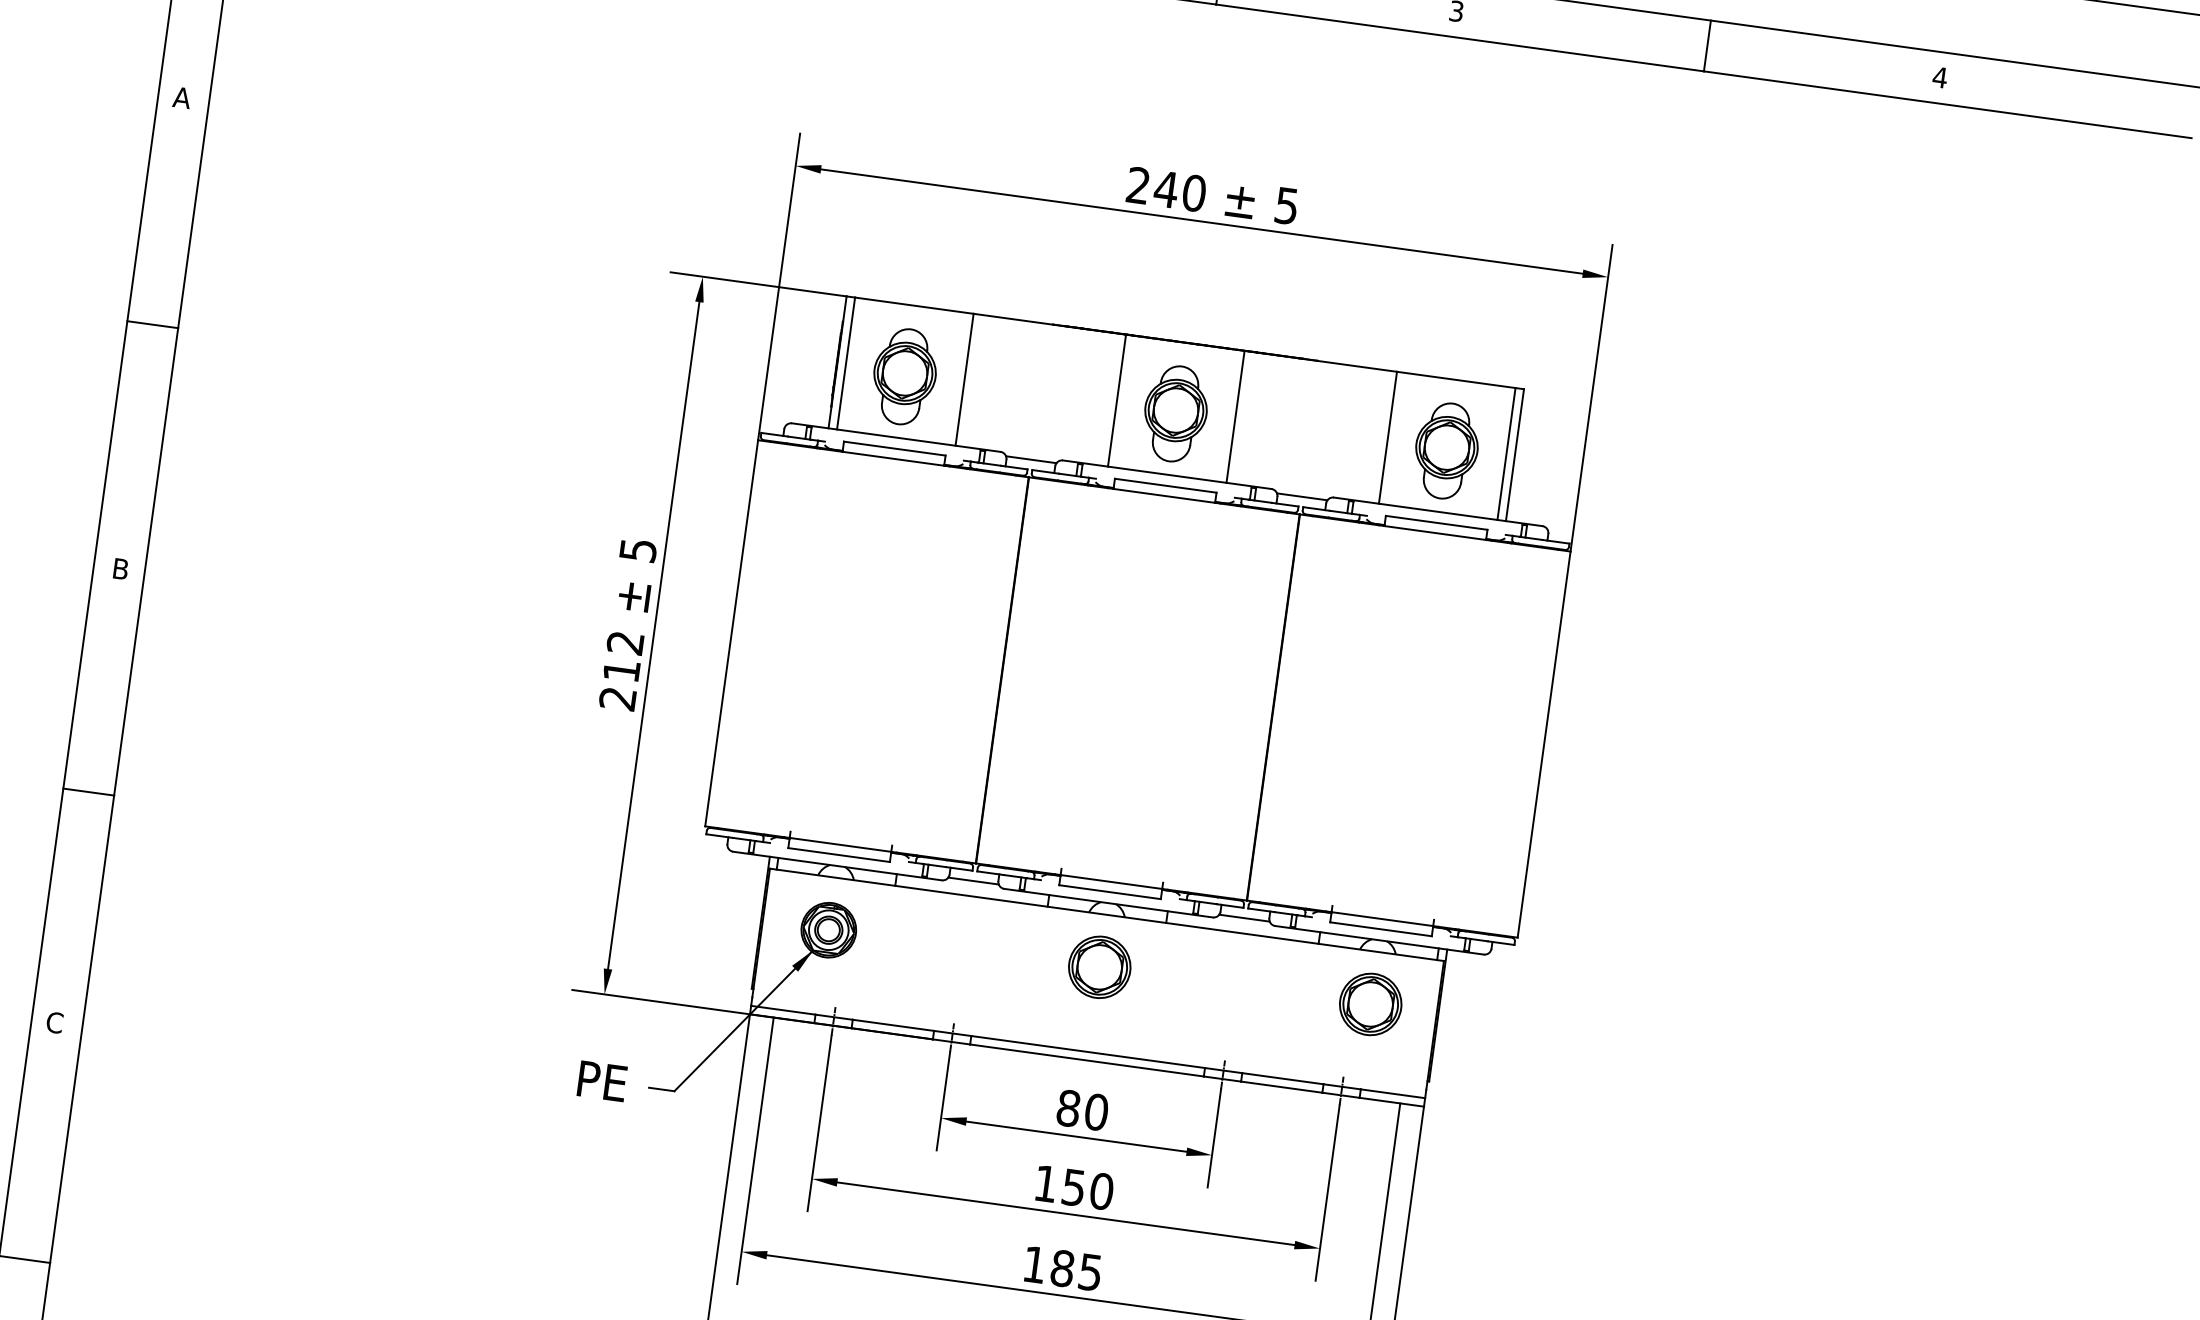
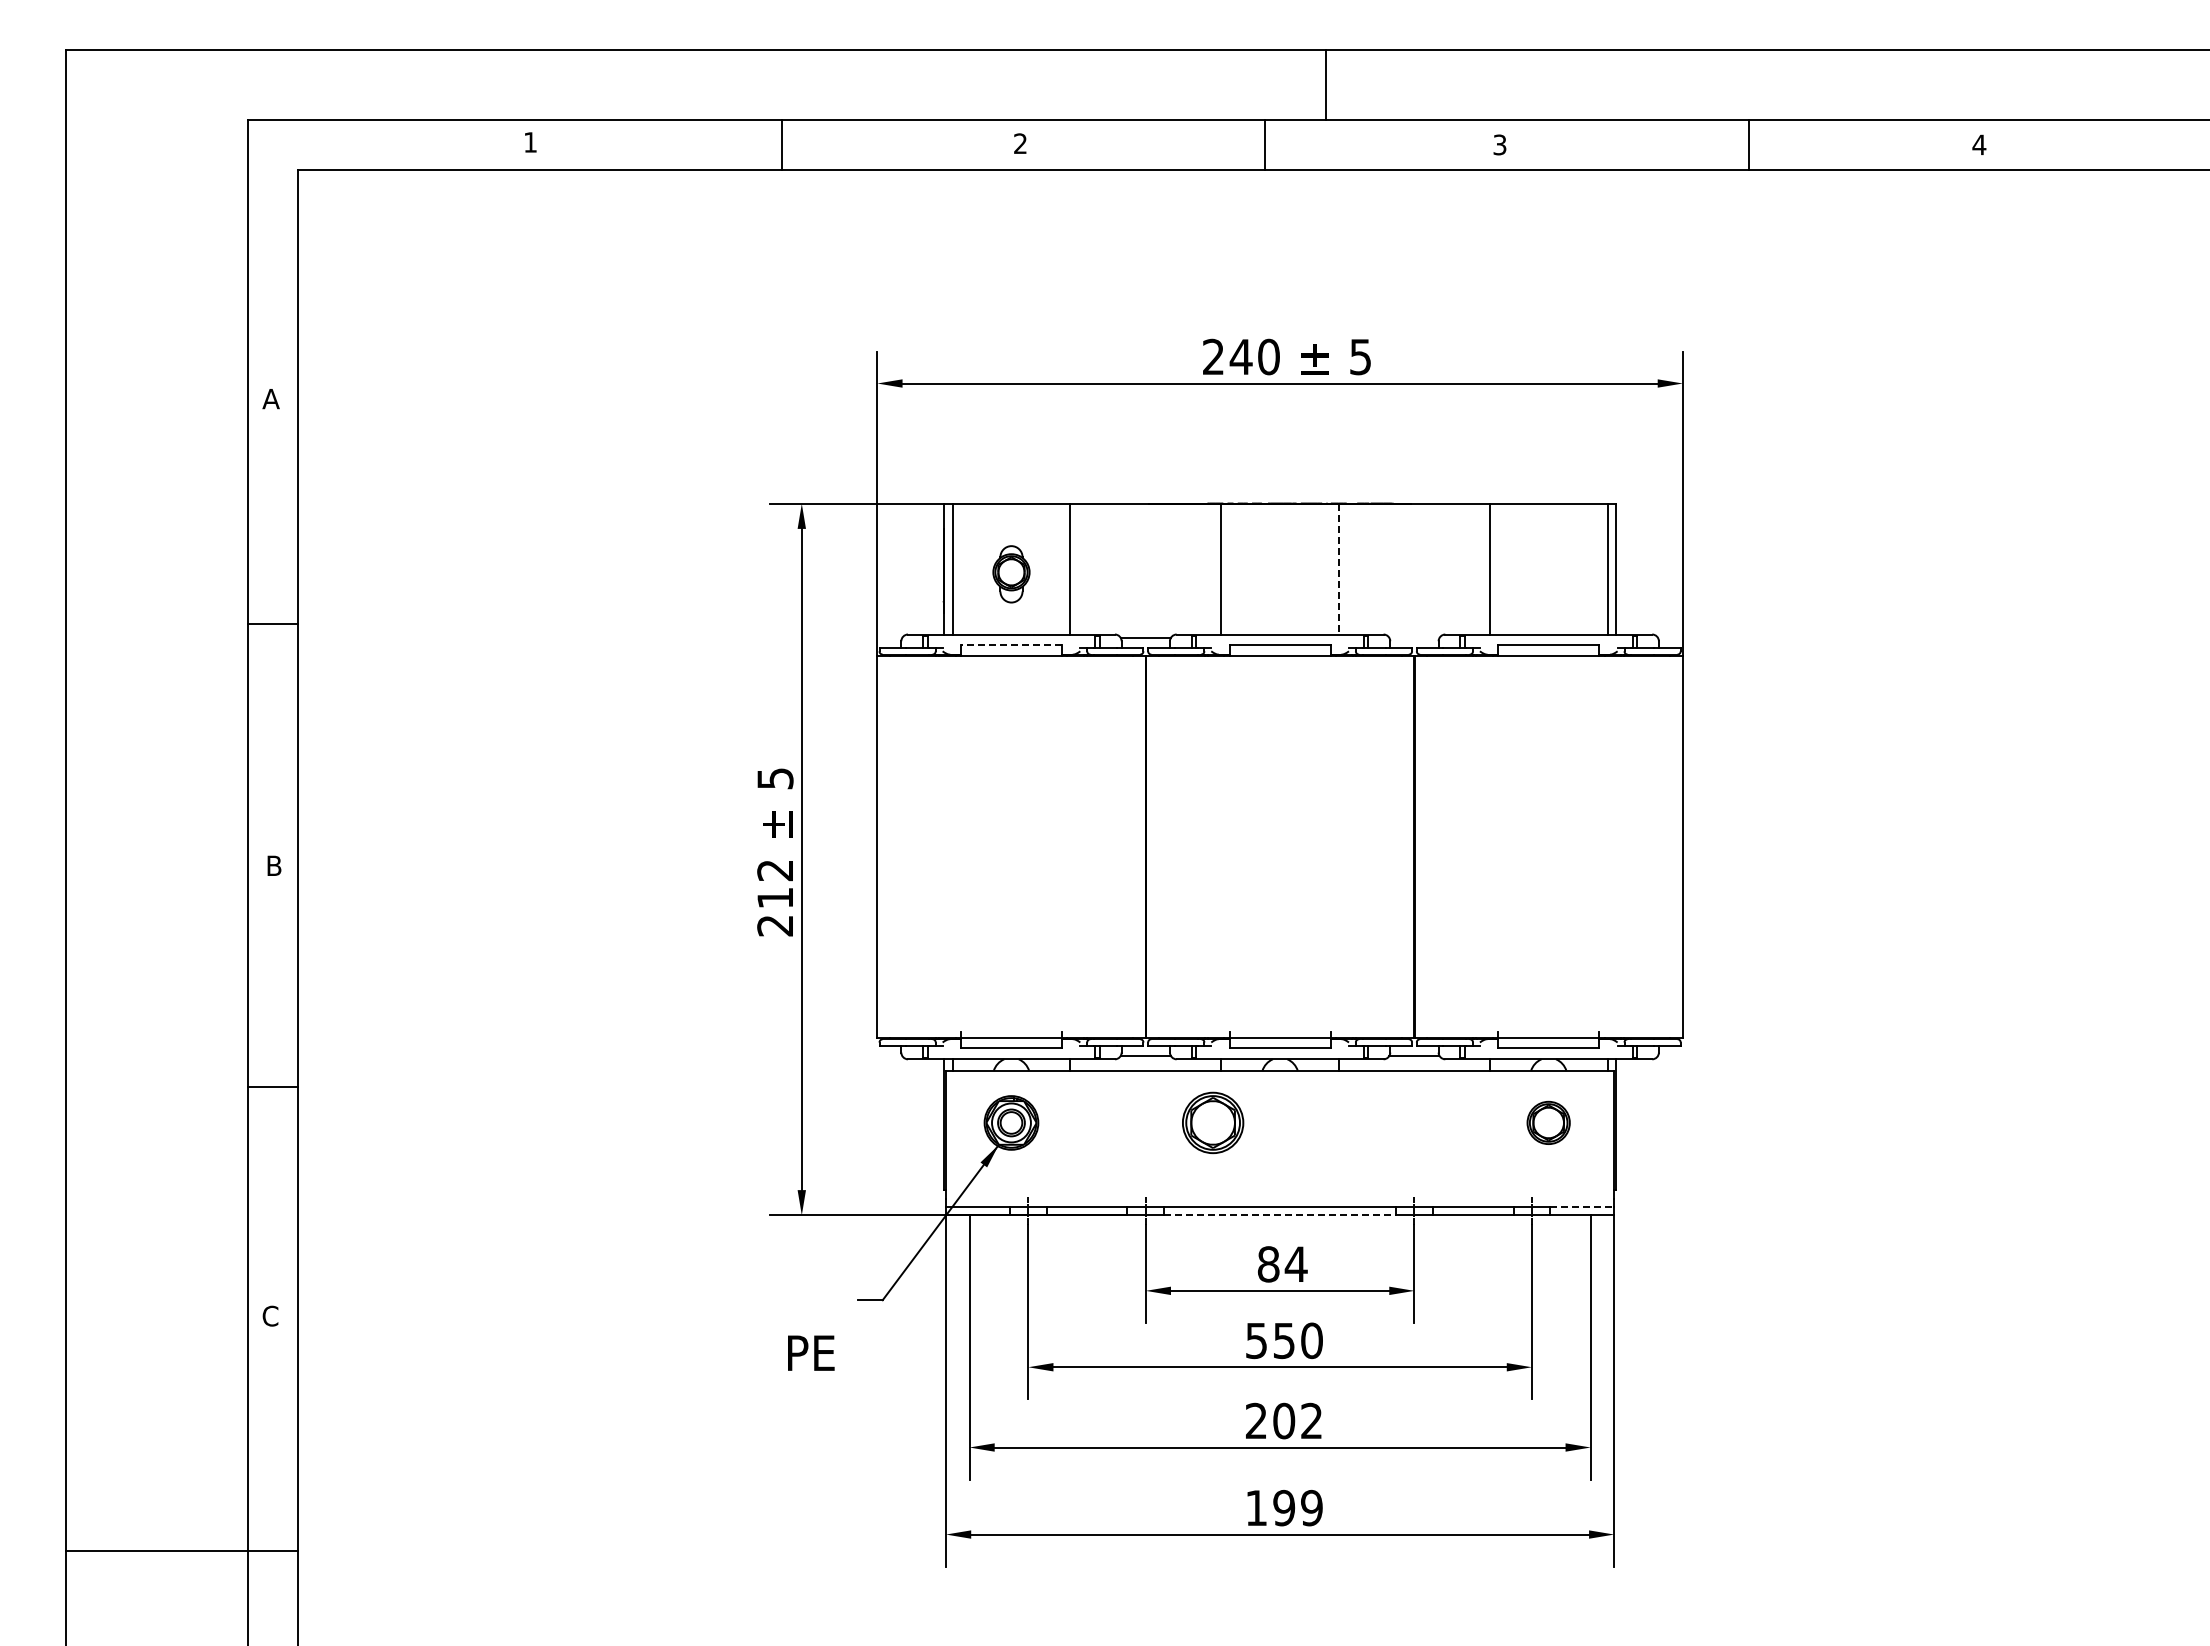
part: (904, 377) -> (1011, 574), size x0.6
part: (1175, 414) -> (1280, 574), removed
line: (1235, 417) -> (1338, 569), solid -> dashed
line: (893, 448) -> (1010, 645), solid -> dashed
part: (1446, 451) -> (1548, 574), removed
line: (1302, 497) -> (1414, 638), removed
part: (1100, 966) -> (1213, 1122), moved
part: (1370, 1003) -> (1548, 1122), size x0.7
line: (1087, 1060) -> (1280, 1215), solid -> dashed
text: (602, 1080) -> (811, 1352), moved
line: (1393, 1093) -> (1582, 1206), solid -> dashed
text: (1095, 1112) -> (1295, 1264), 80 -> 84
text: (1045, 1184) -> (1256, 1341), 150 -> 550
text: (1062, 1267) -> (1283, 1420), 185 -> 202

